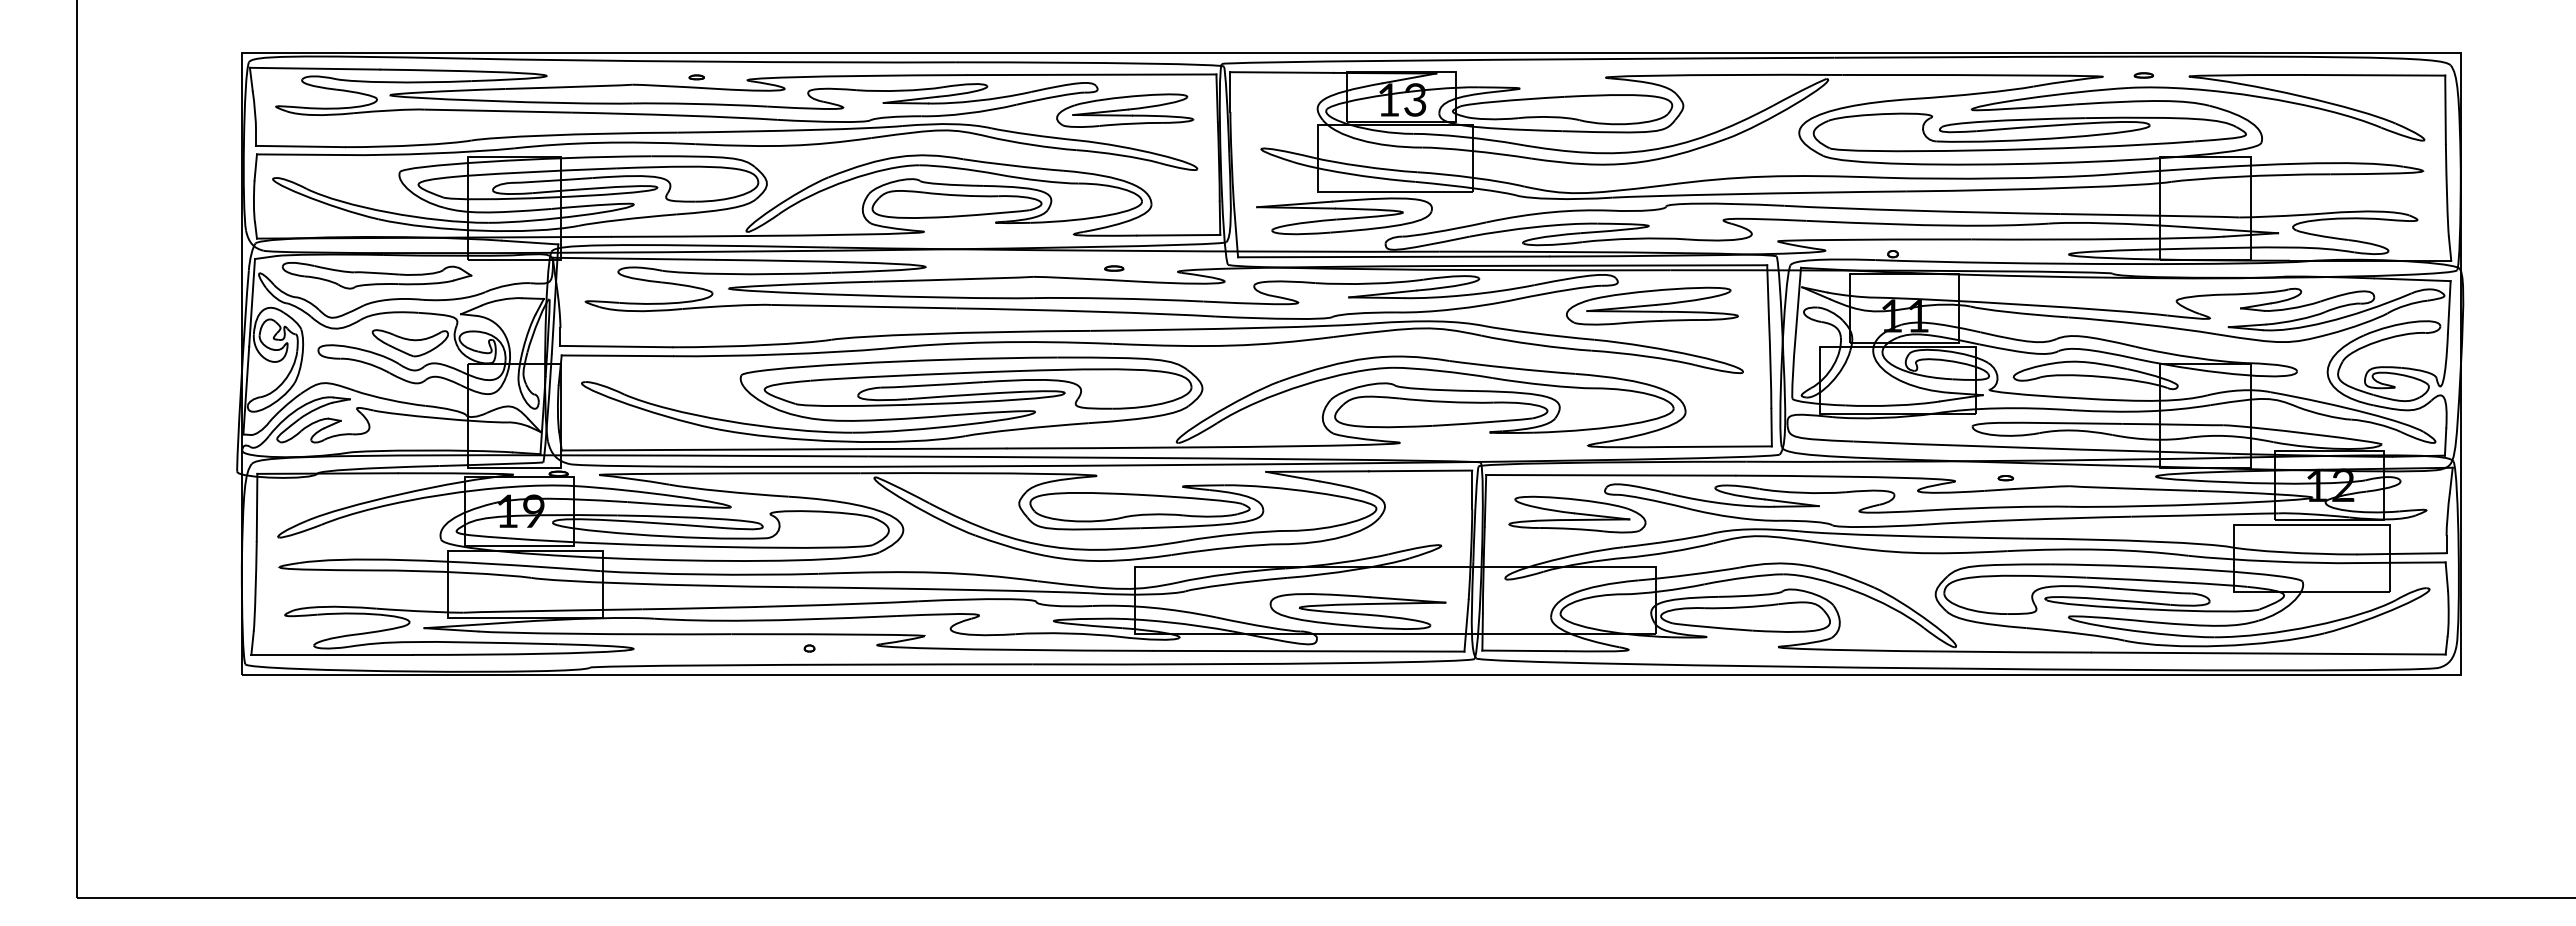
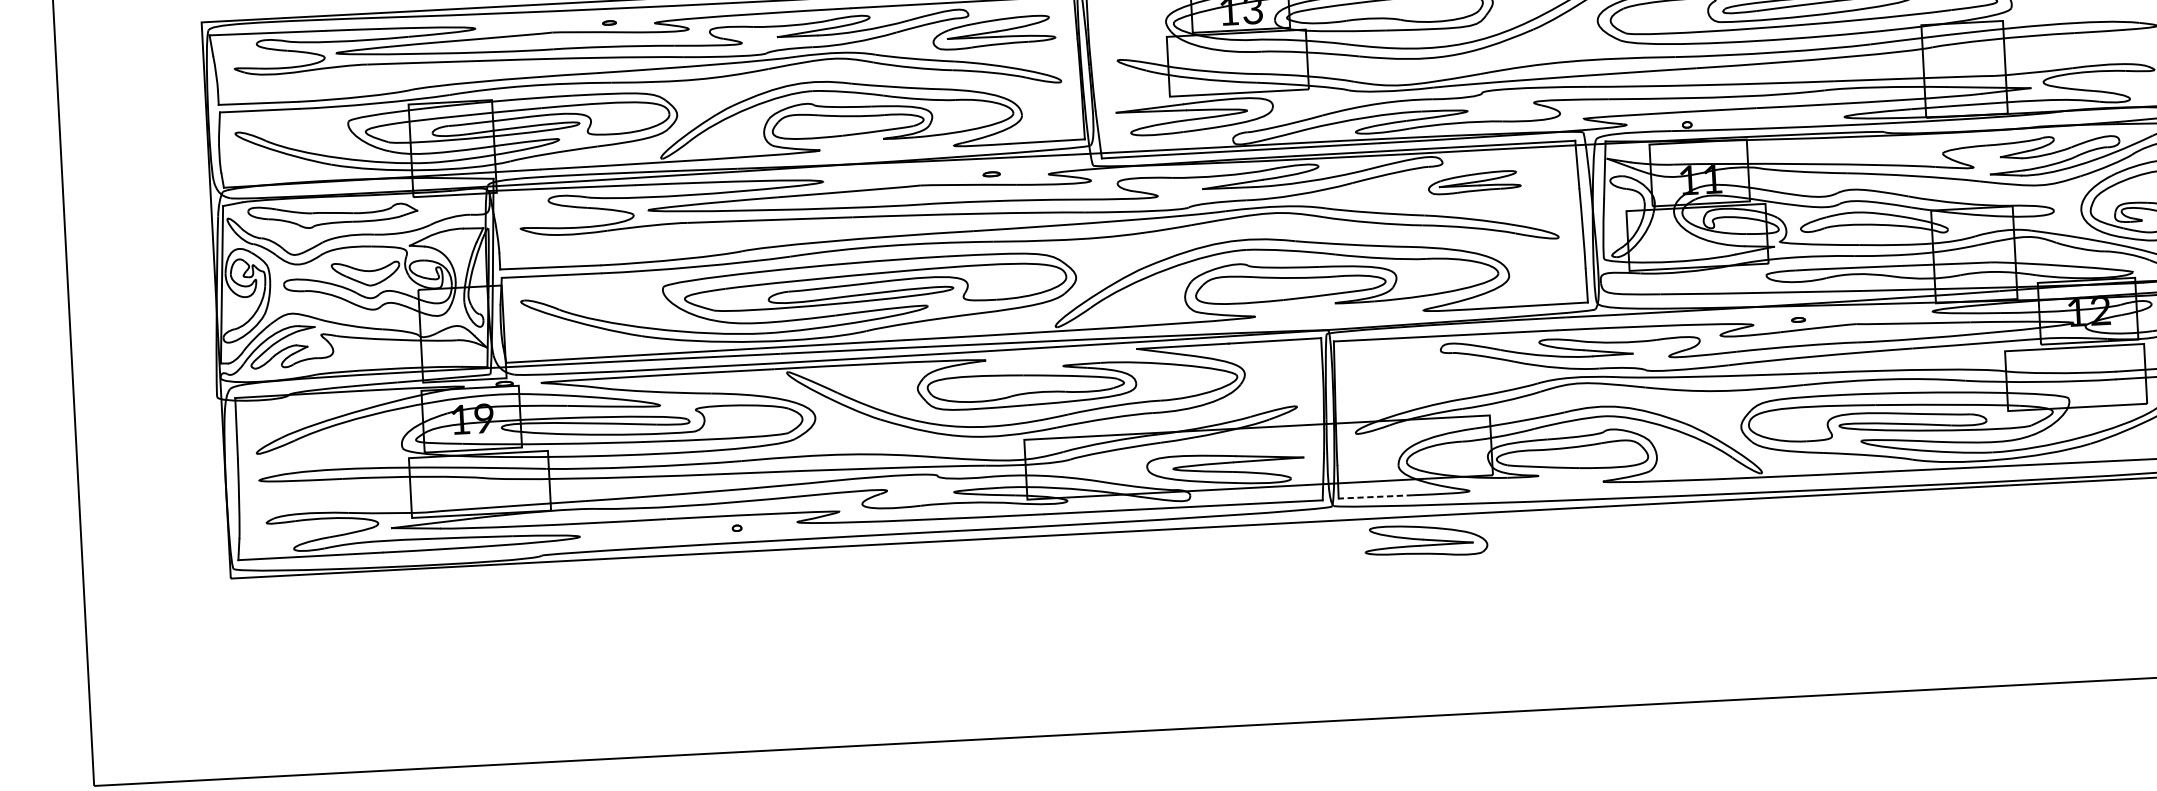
part: (1652, 305) -> (1474, 182), size x0.6
part: (1577, 514) -> (1426, 540), moved
line: (1523, 650) -> (1375, 496), solid -> dashed

